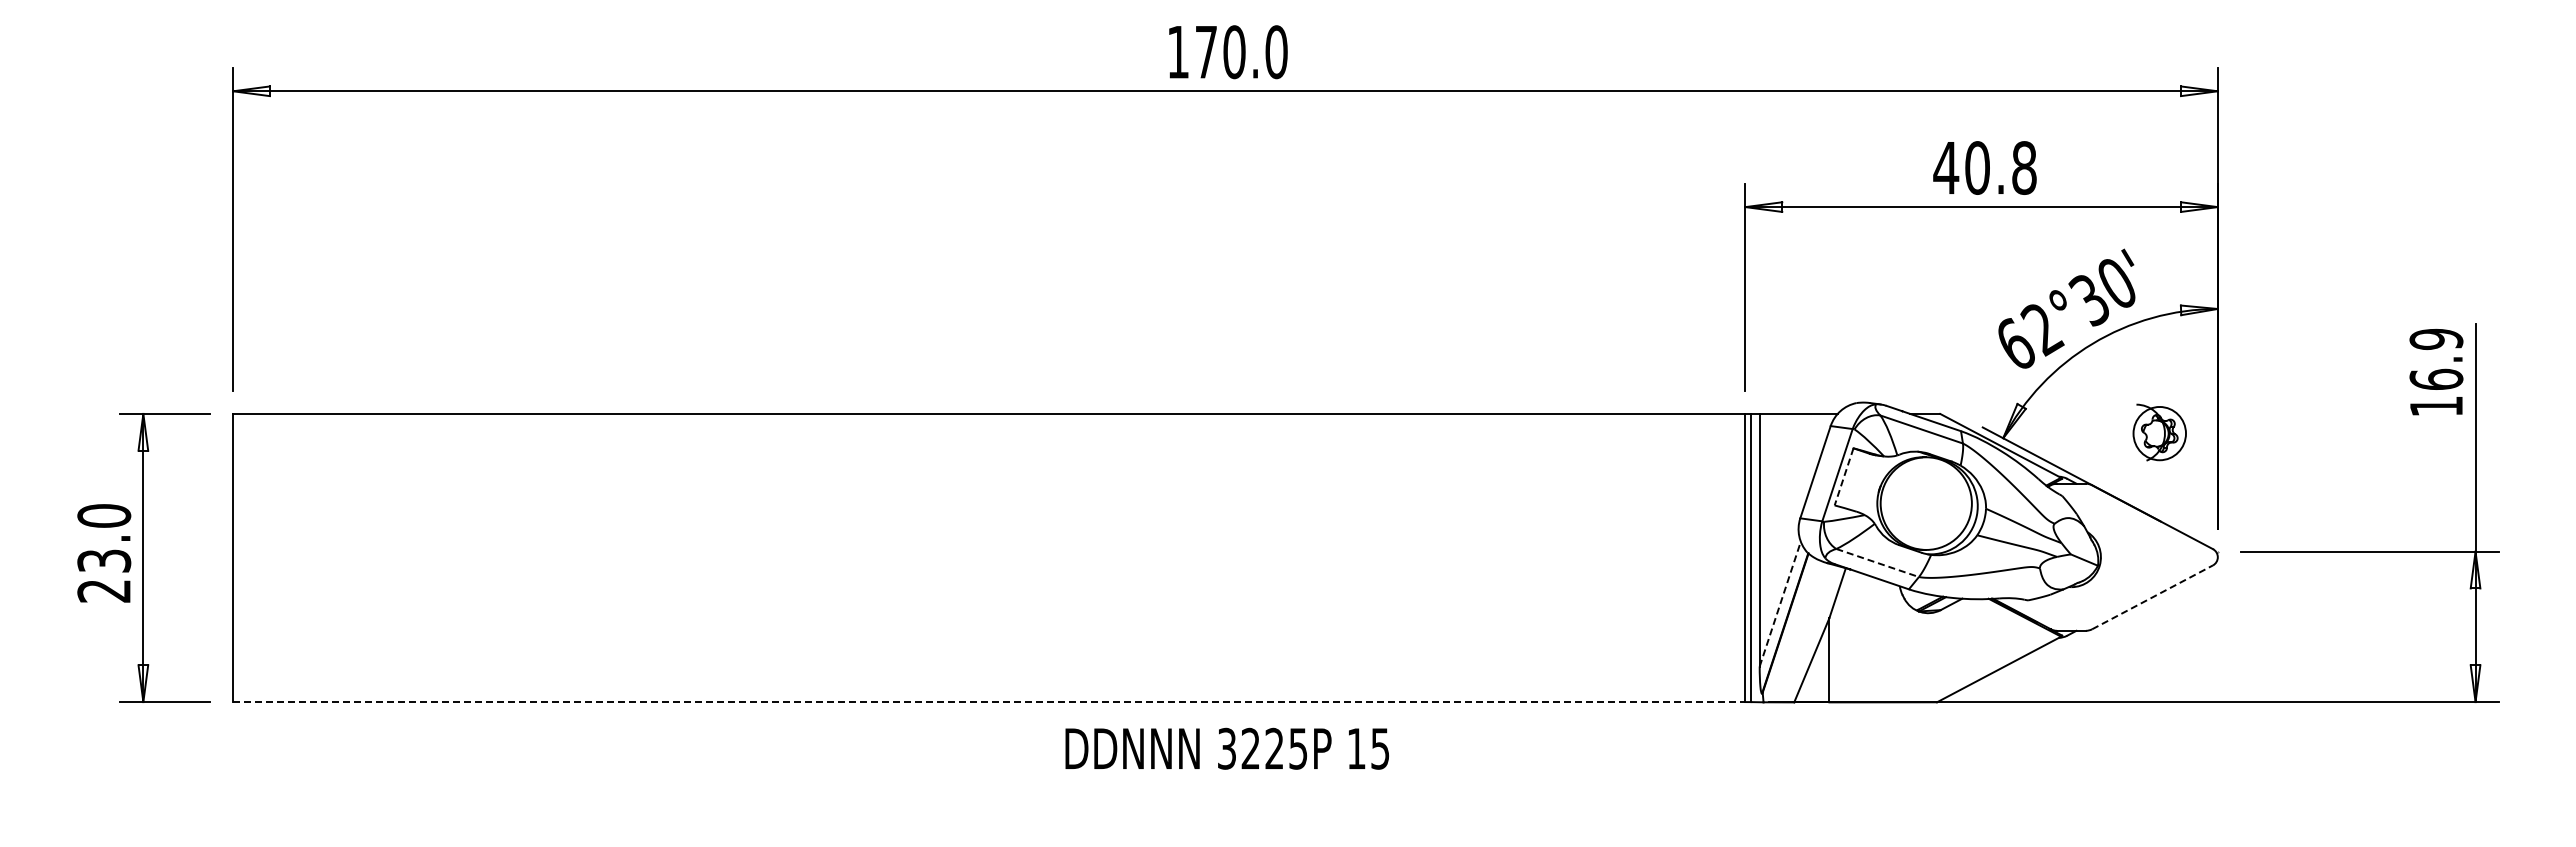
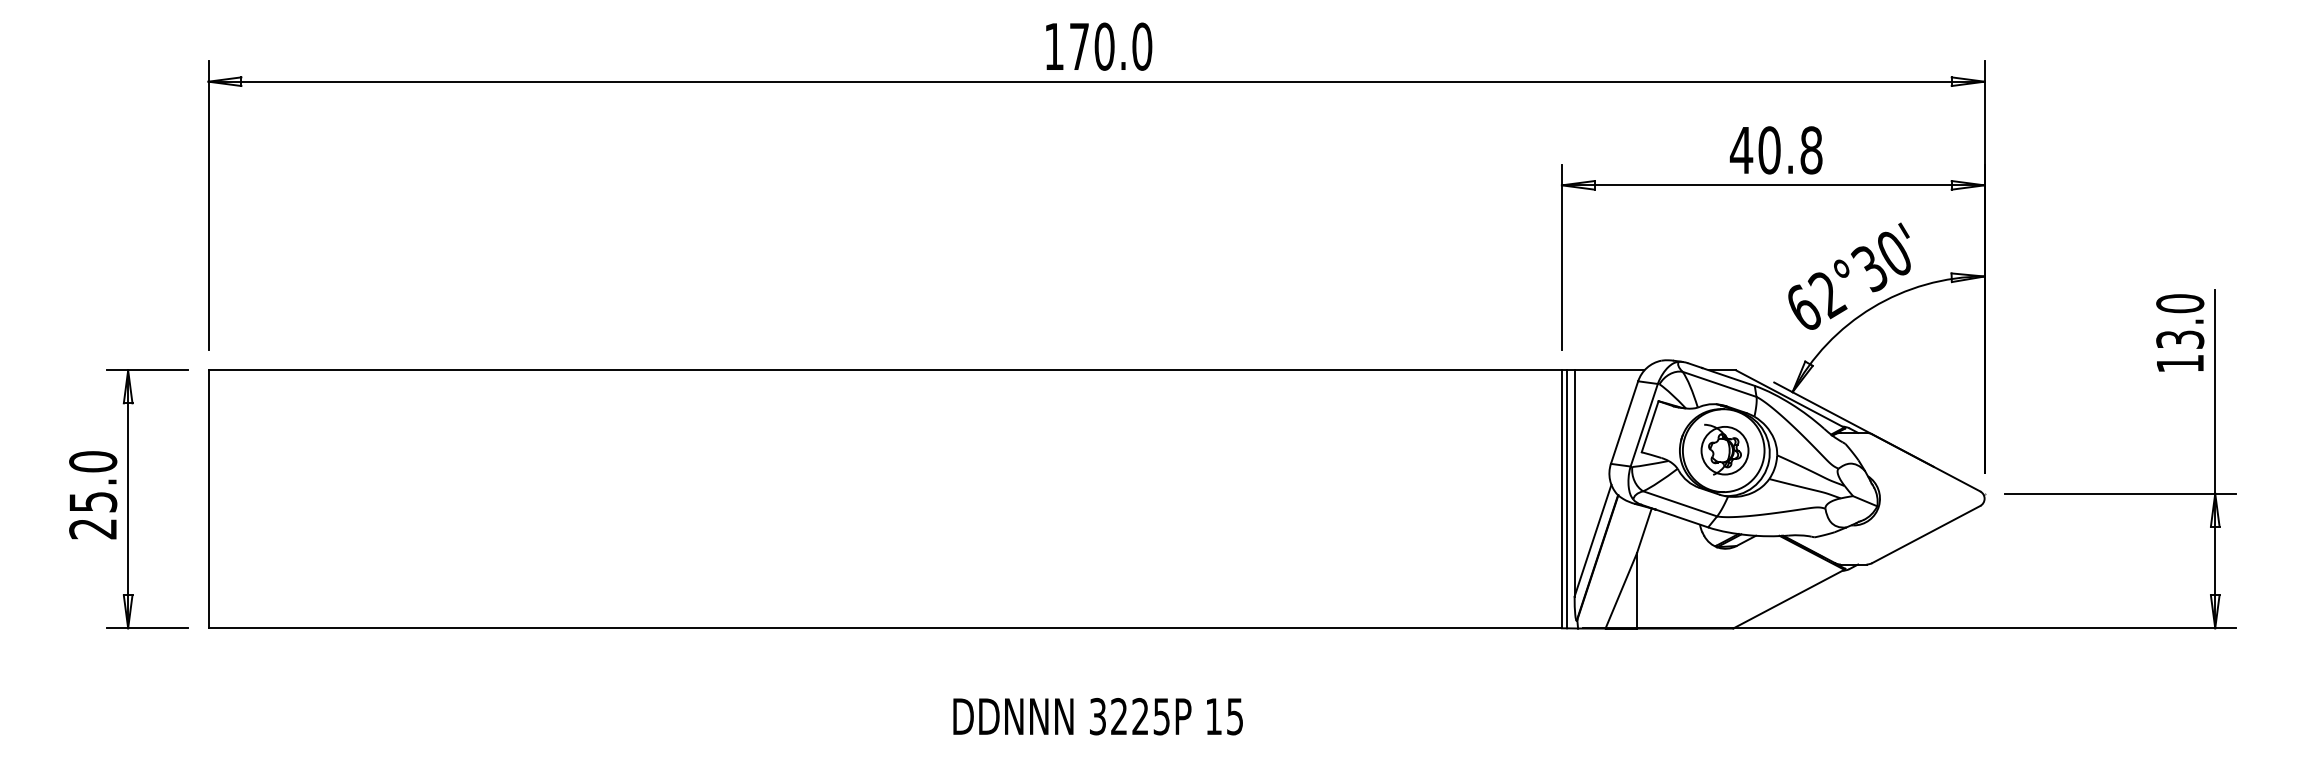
text: (2436, 358) -> (2180, 320), 16.9 -> 13.0
part: (2159, 432) -> (1724, 449), moved
line: (1843, 477) -> (1649, 427), dashed -> solid
text: (103, 560) -> (92, 501), 23.0 -> 25.0
line: (1877, 563) -> (1680, 504), dashed -> solid
line: (2153, 597) -> (1927, 534), dashed -> solid
line: (1780, 604) -> (1593, 540), dashed -> solid
line: (989, 702) -> (885, 628), dashed -> solid
text: (1226, 748) -> (1097, 716), moved

